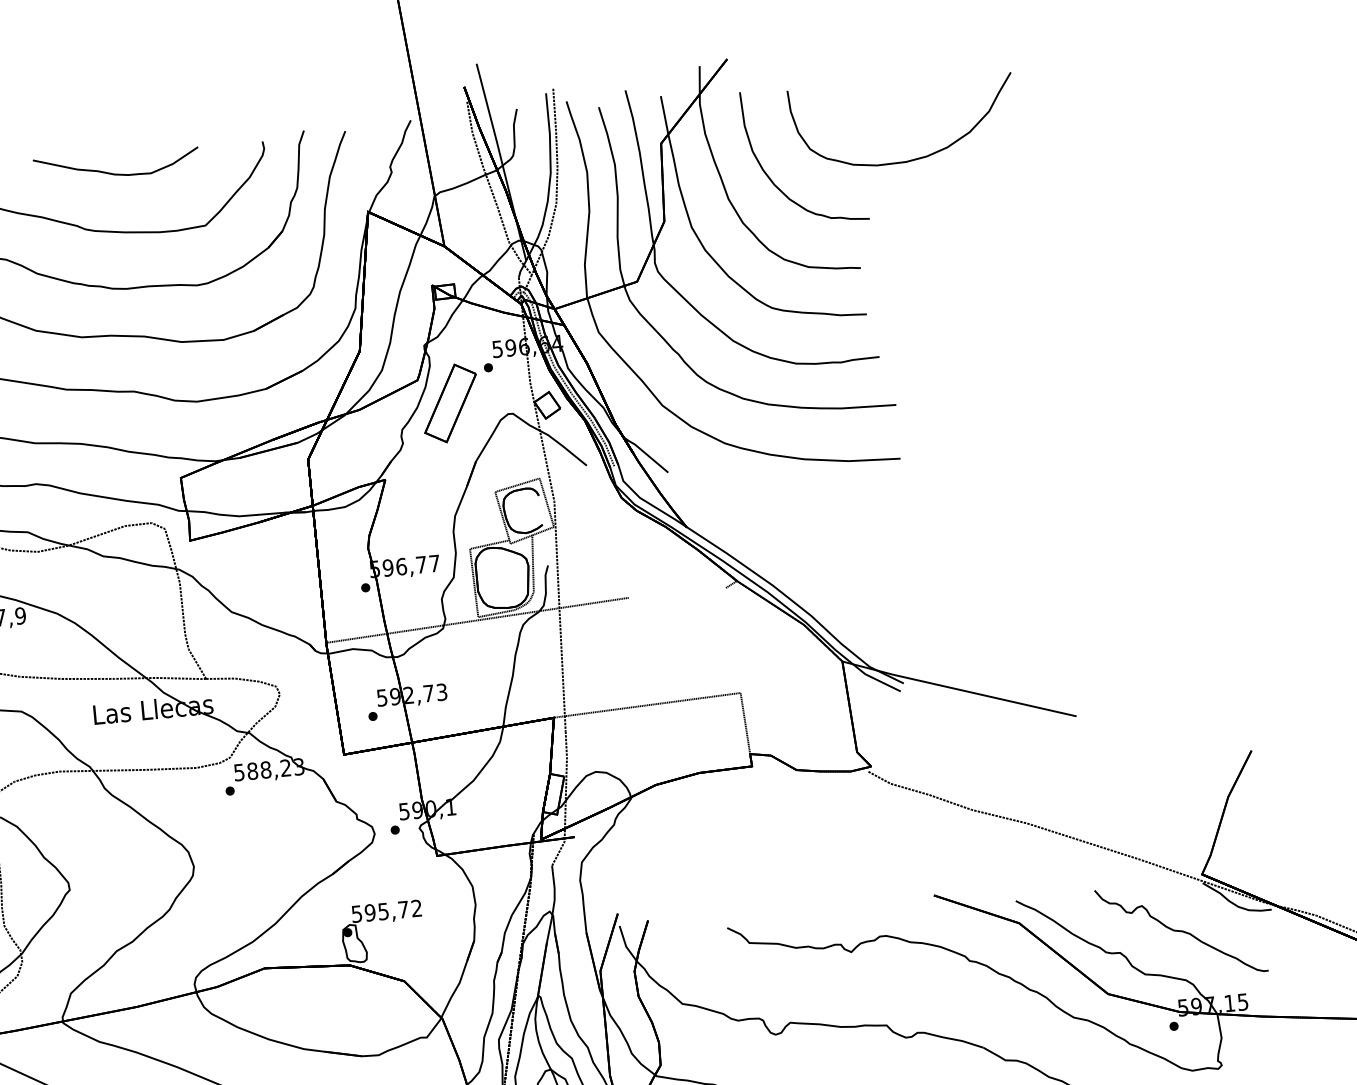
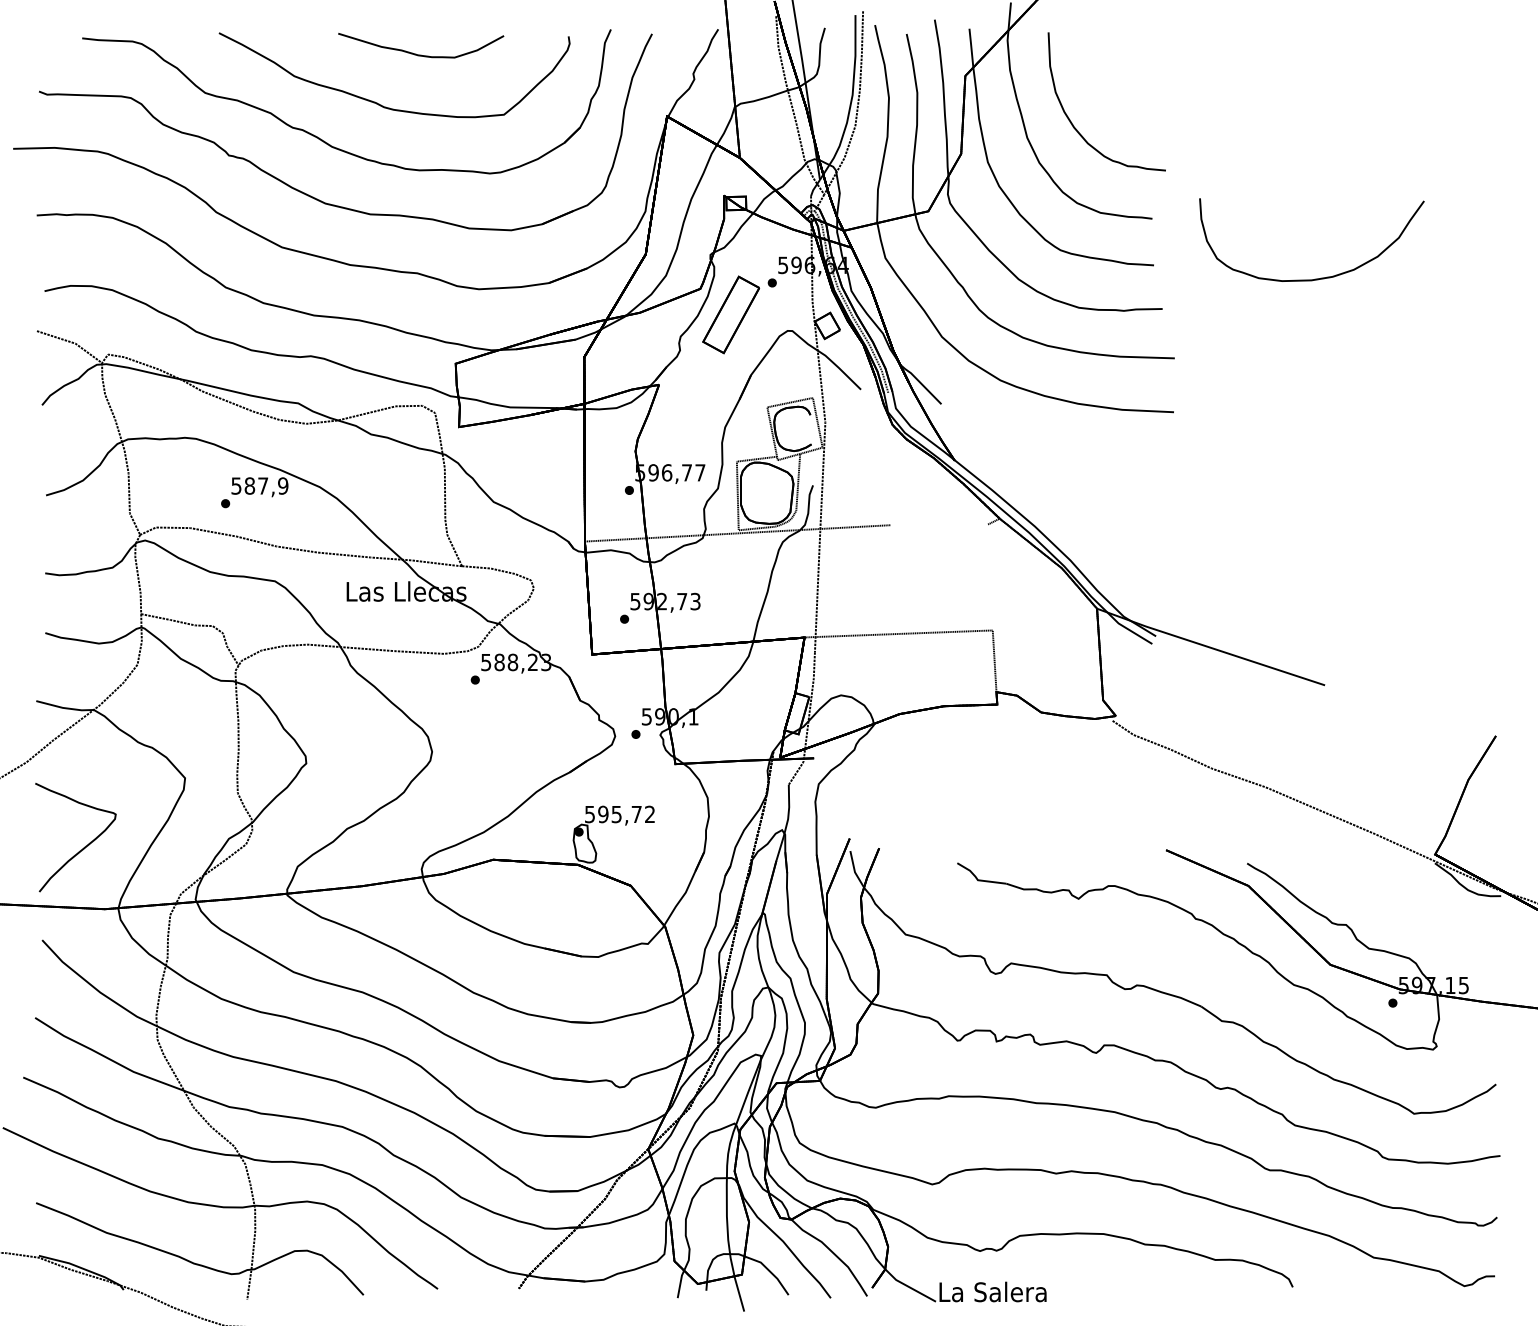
part: (909, 159) -> (1315, 278), moved
curve: (1181, 930) -> (1409, 908), removed

